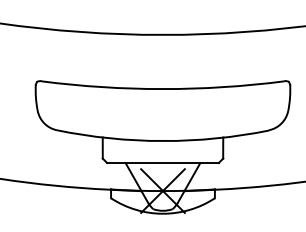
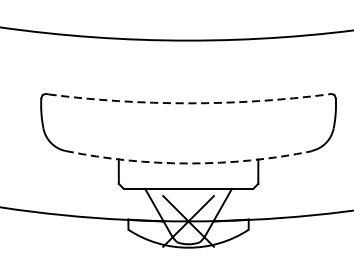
arc: (162, 89) -> (188, 103), solid -> dashed
arc: (163, 141) -> (189, 164), solid -> dashed

